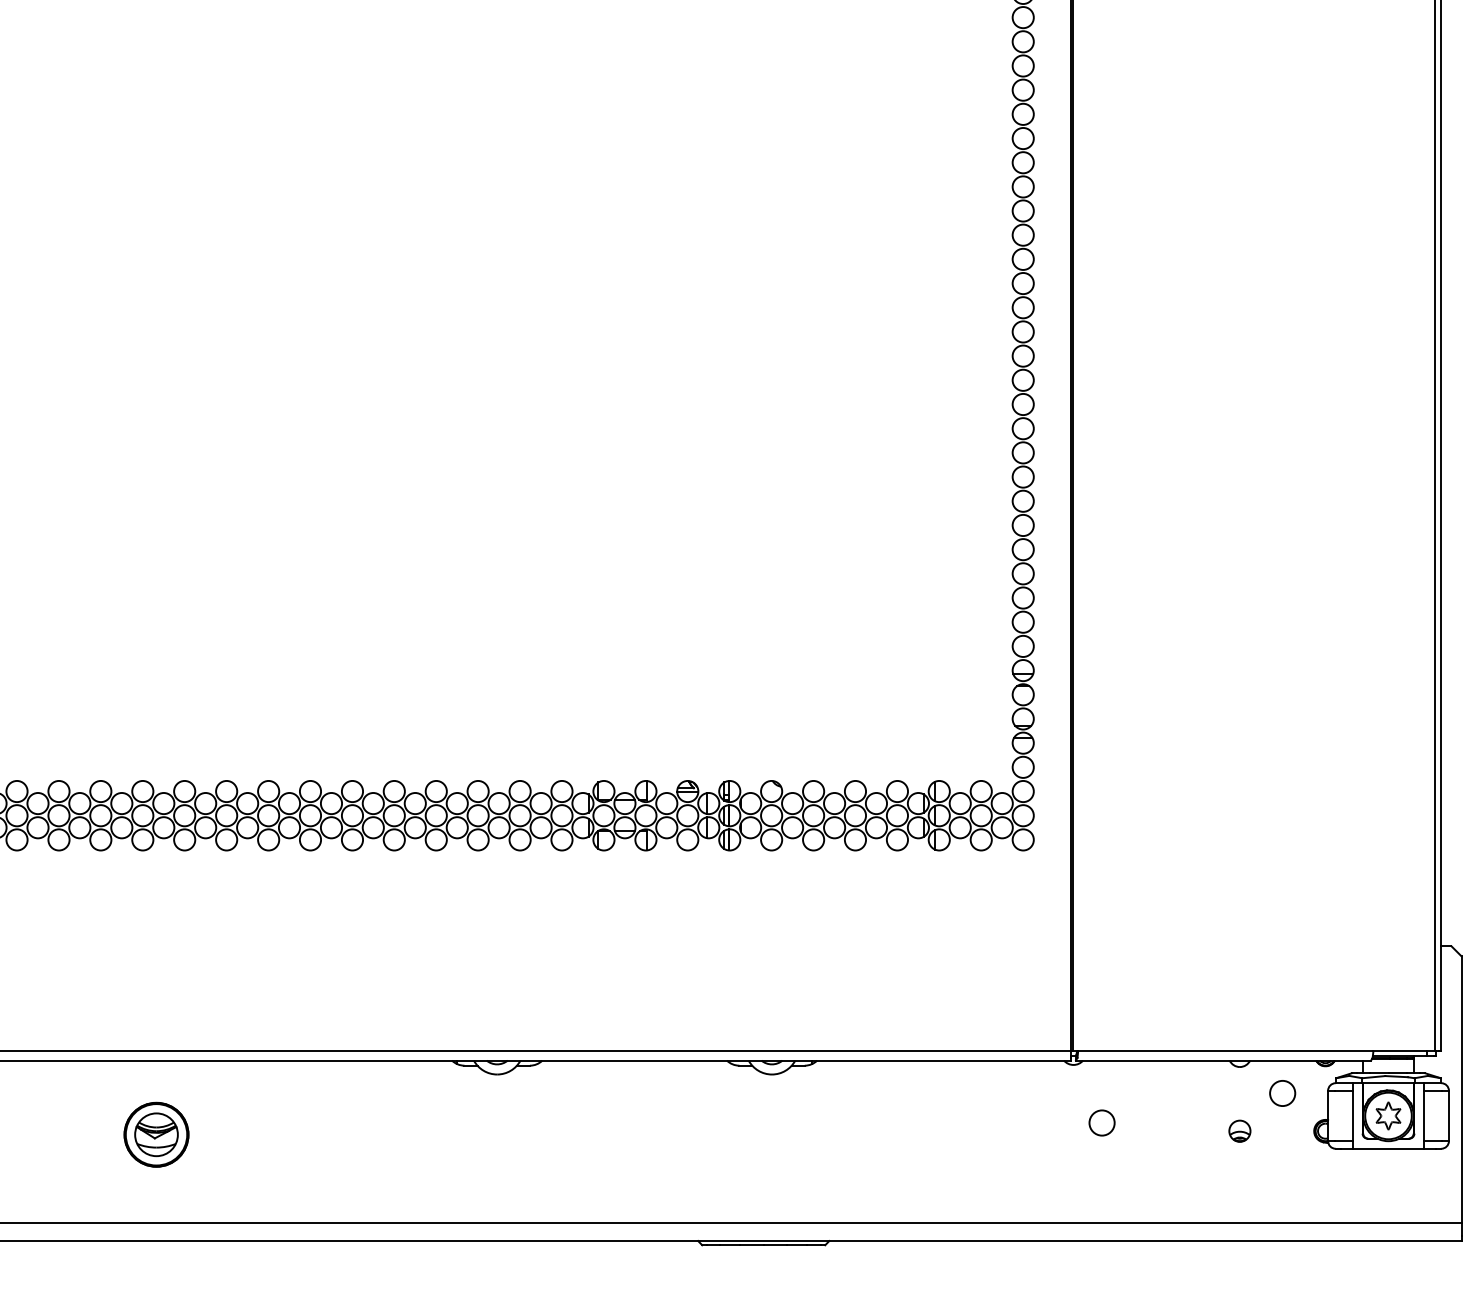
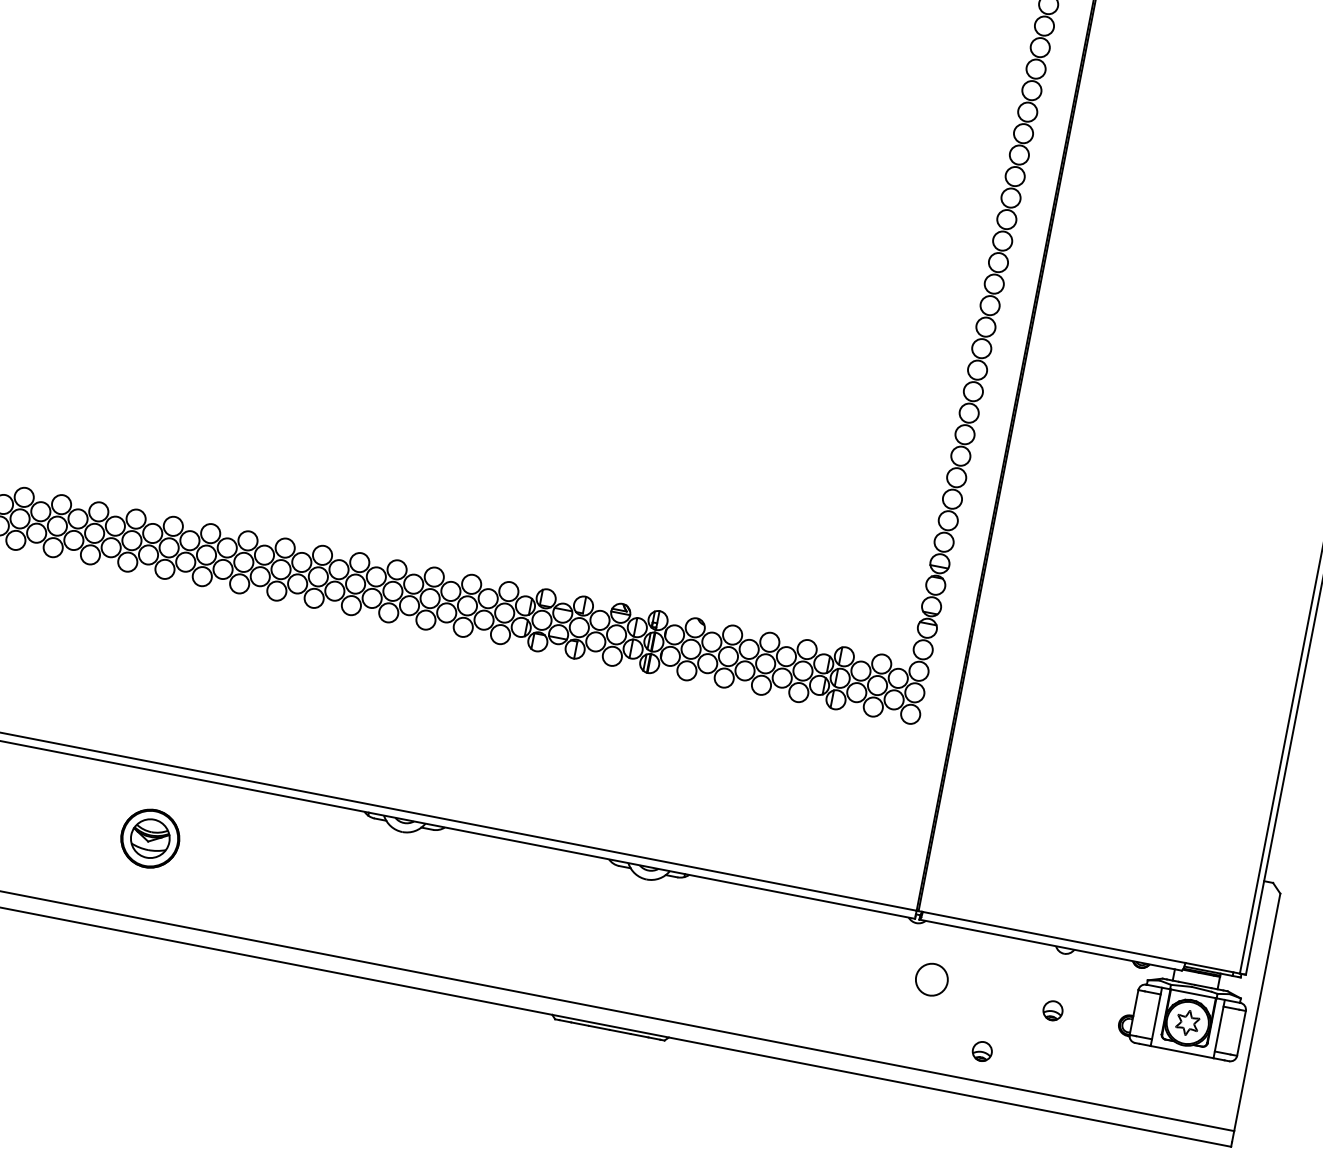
circle: (1282, 1093) -> (1097, 984), removed
circle: (1101, 1122) -> (931, 979), size x1.4
part: (156, 1134) -> (150, 838), moved
part: (1171, 1189) -> (982, 1050), added

